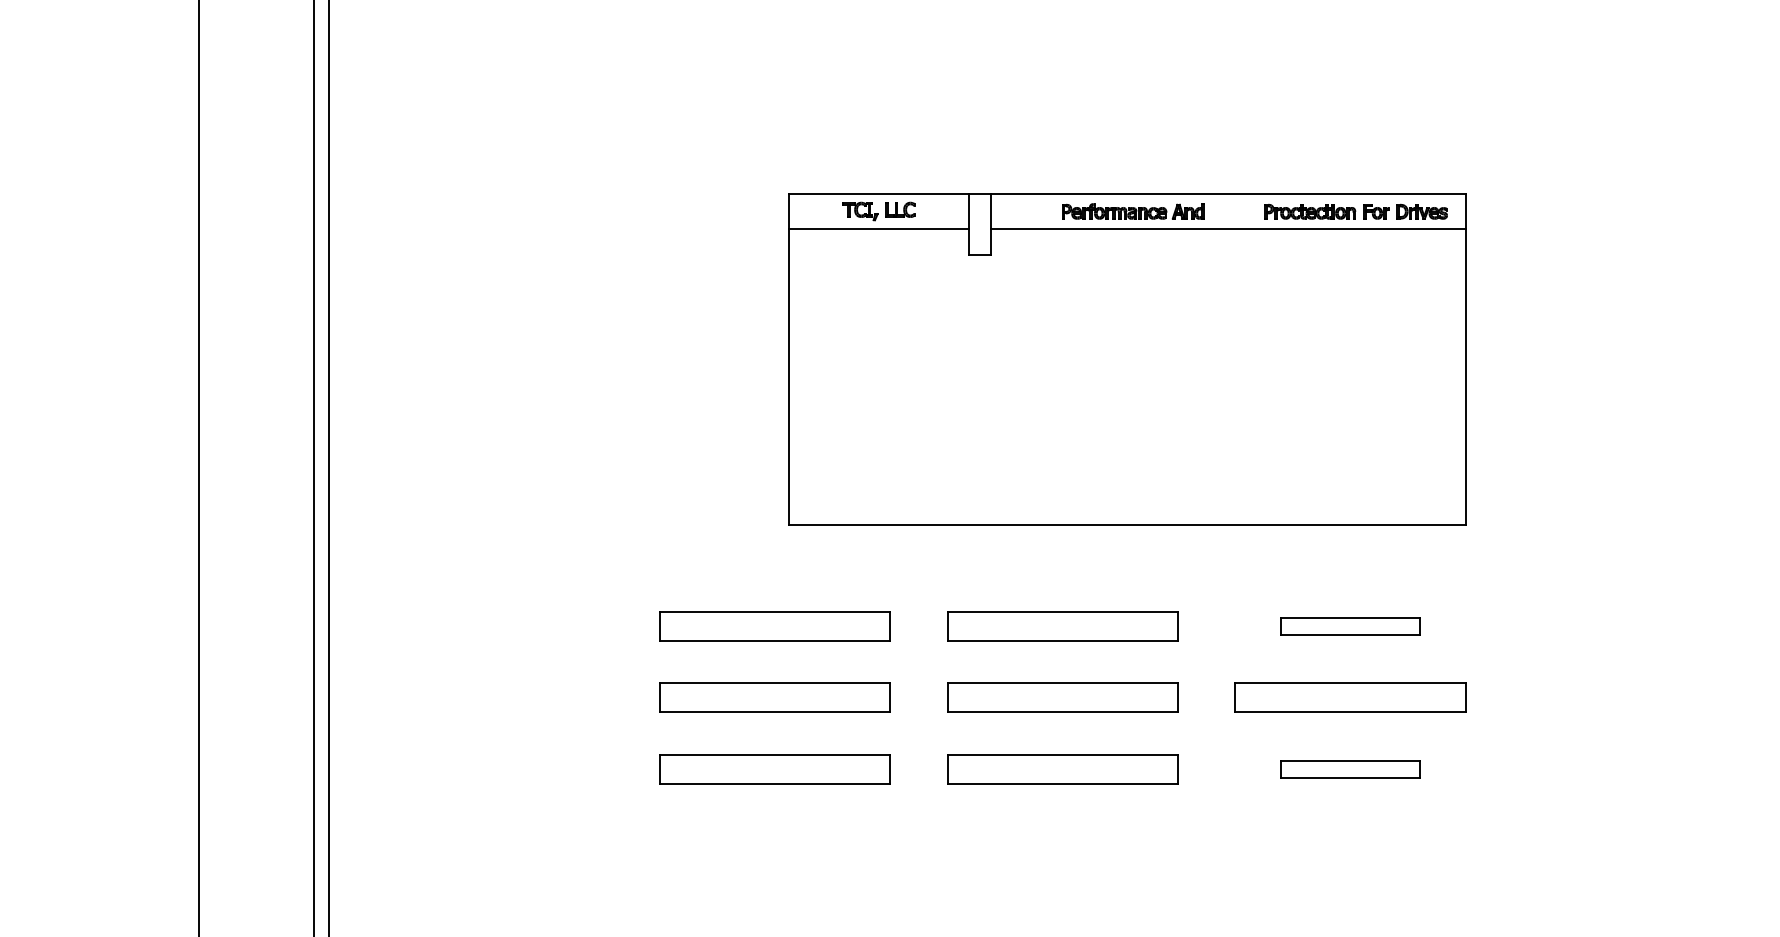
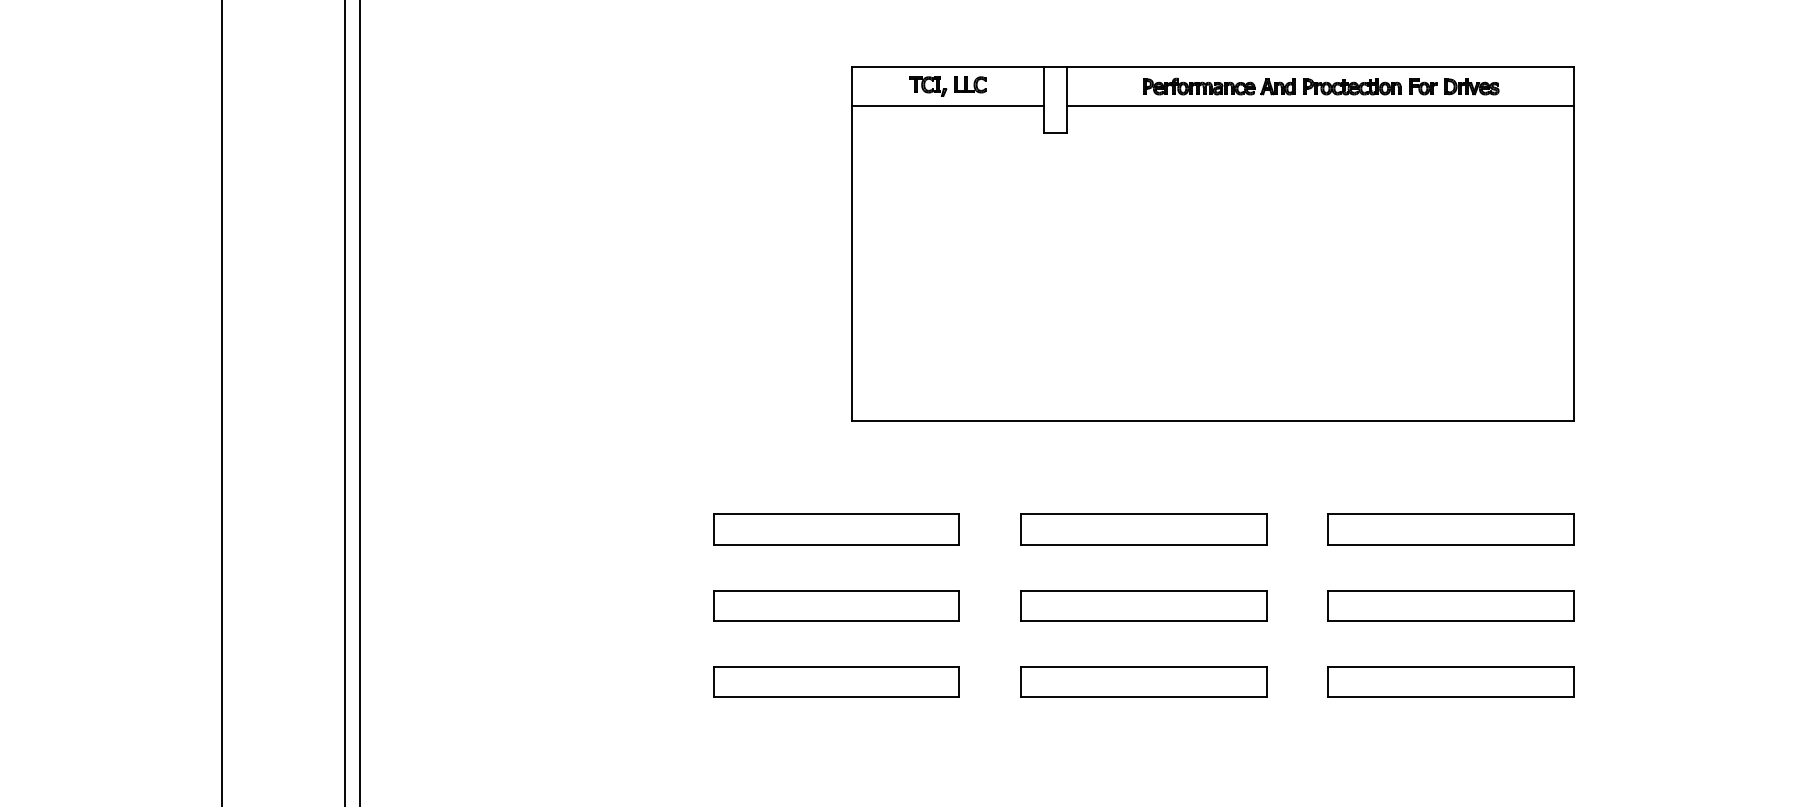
part: (1355, 211) -> (1400, 86), moved
part: (1350, 626) -> (1451, 529), size x1.67
part: (1350, 769) -> (1451, 682), size x1.67

